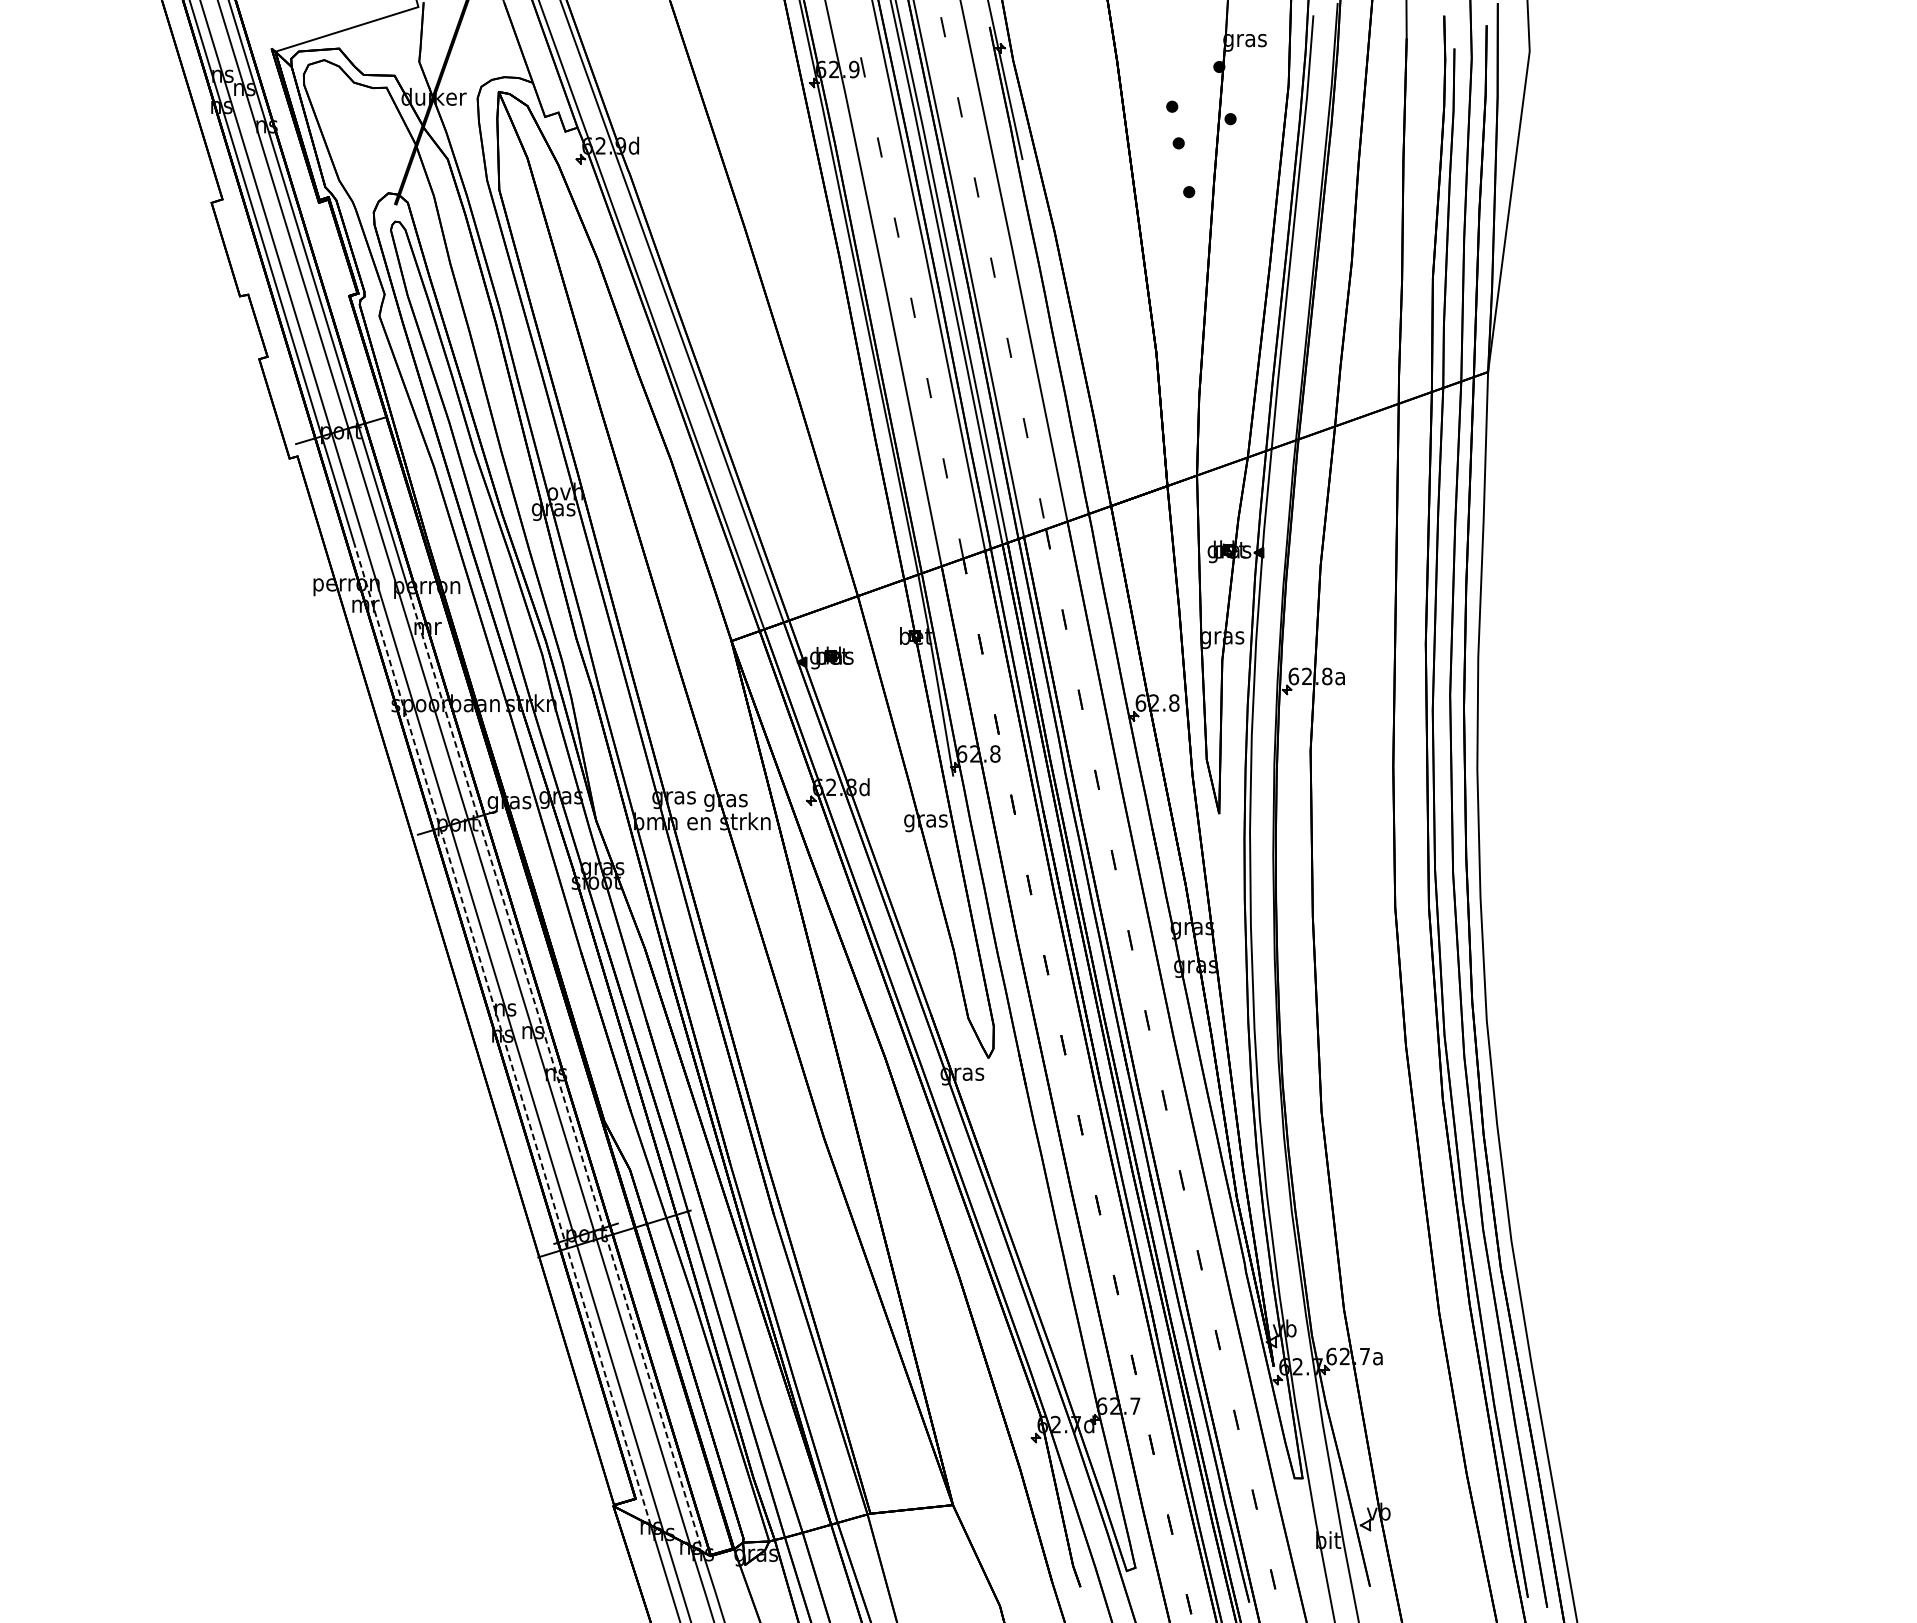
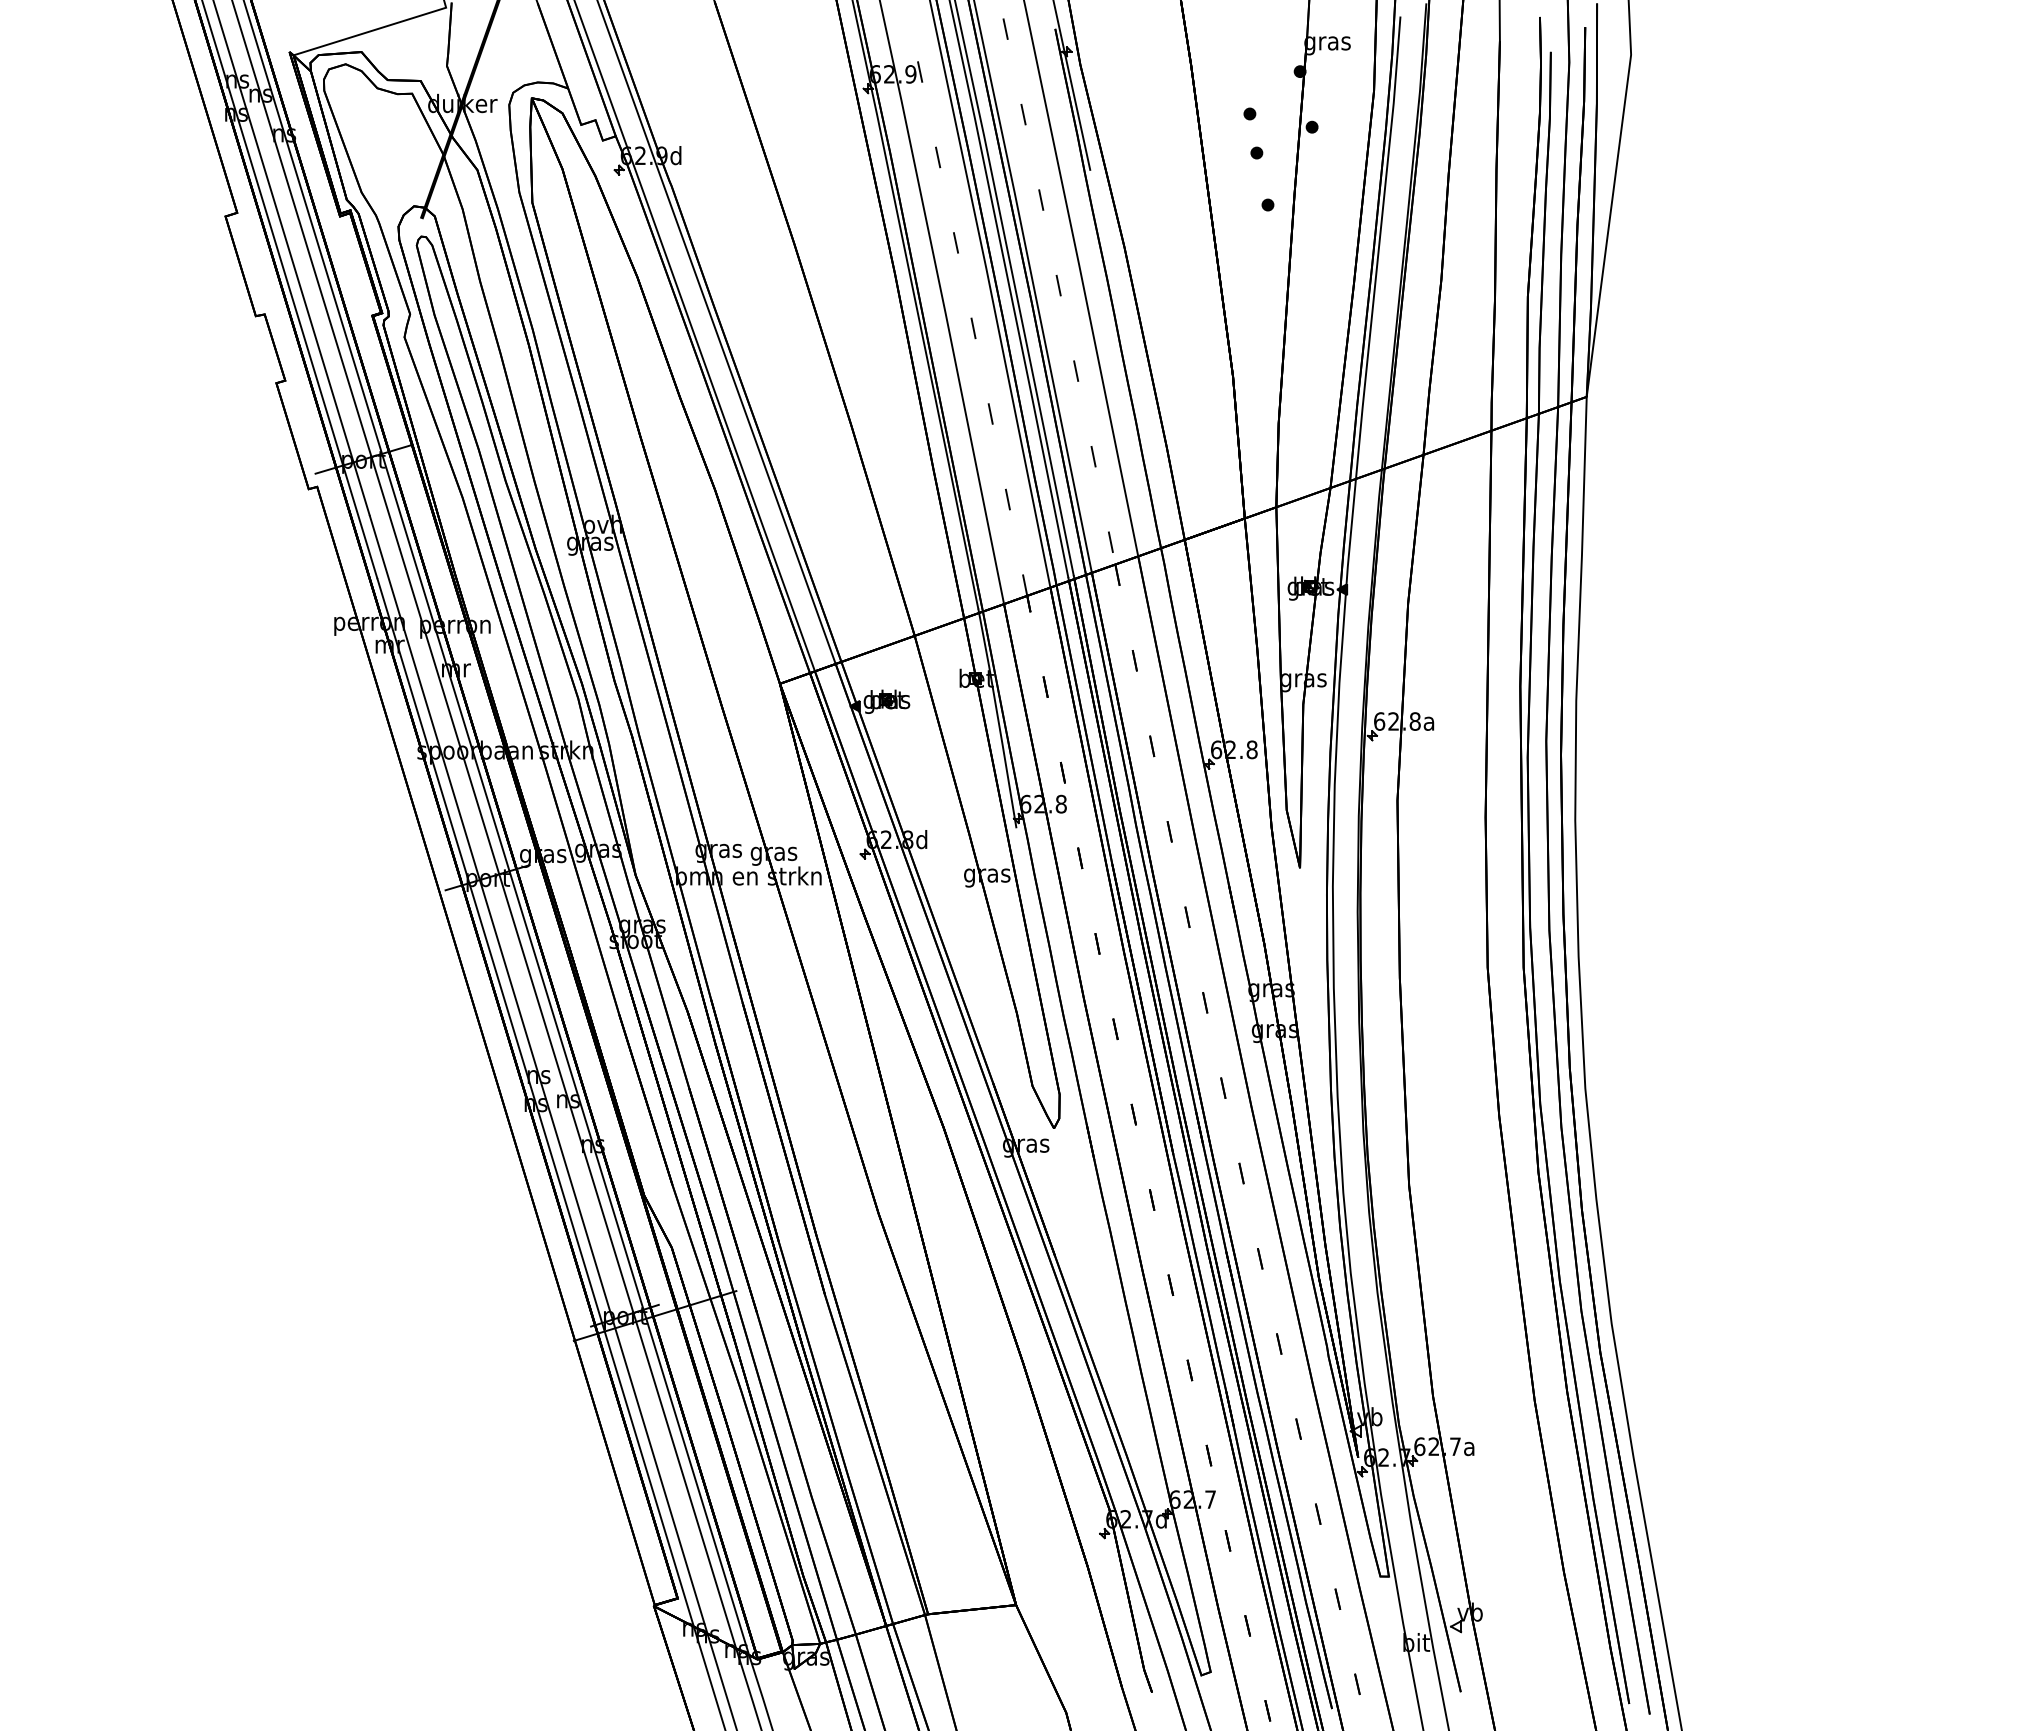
line: (502, 1033) -> (535, 1102), dashed -> solid
line: (556, 1073) -> (593, 1144), dashed -> solid

